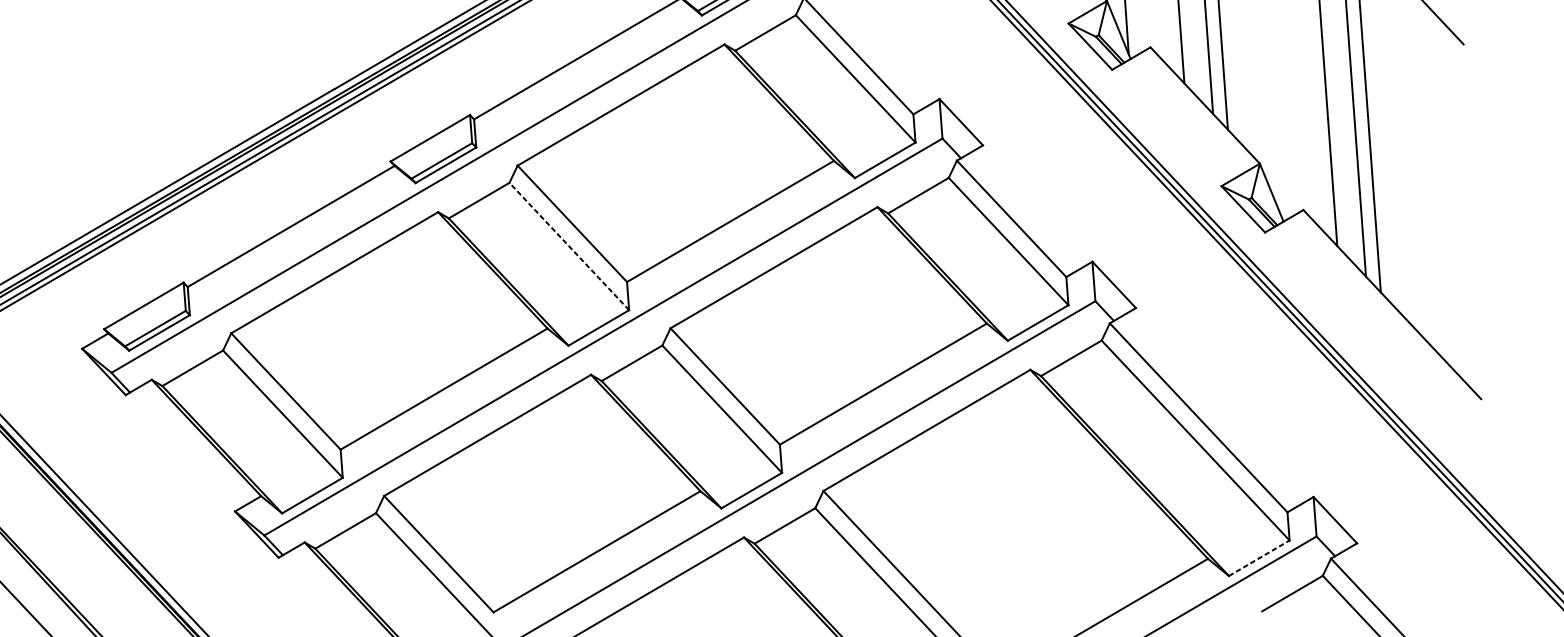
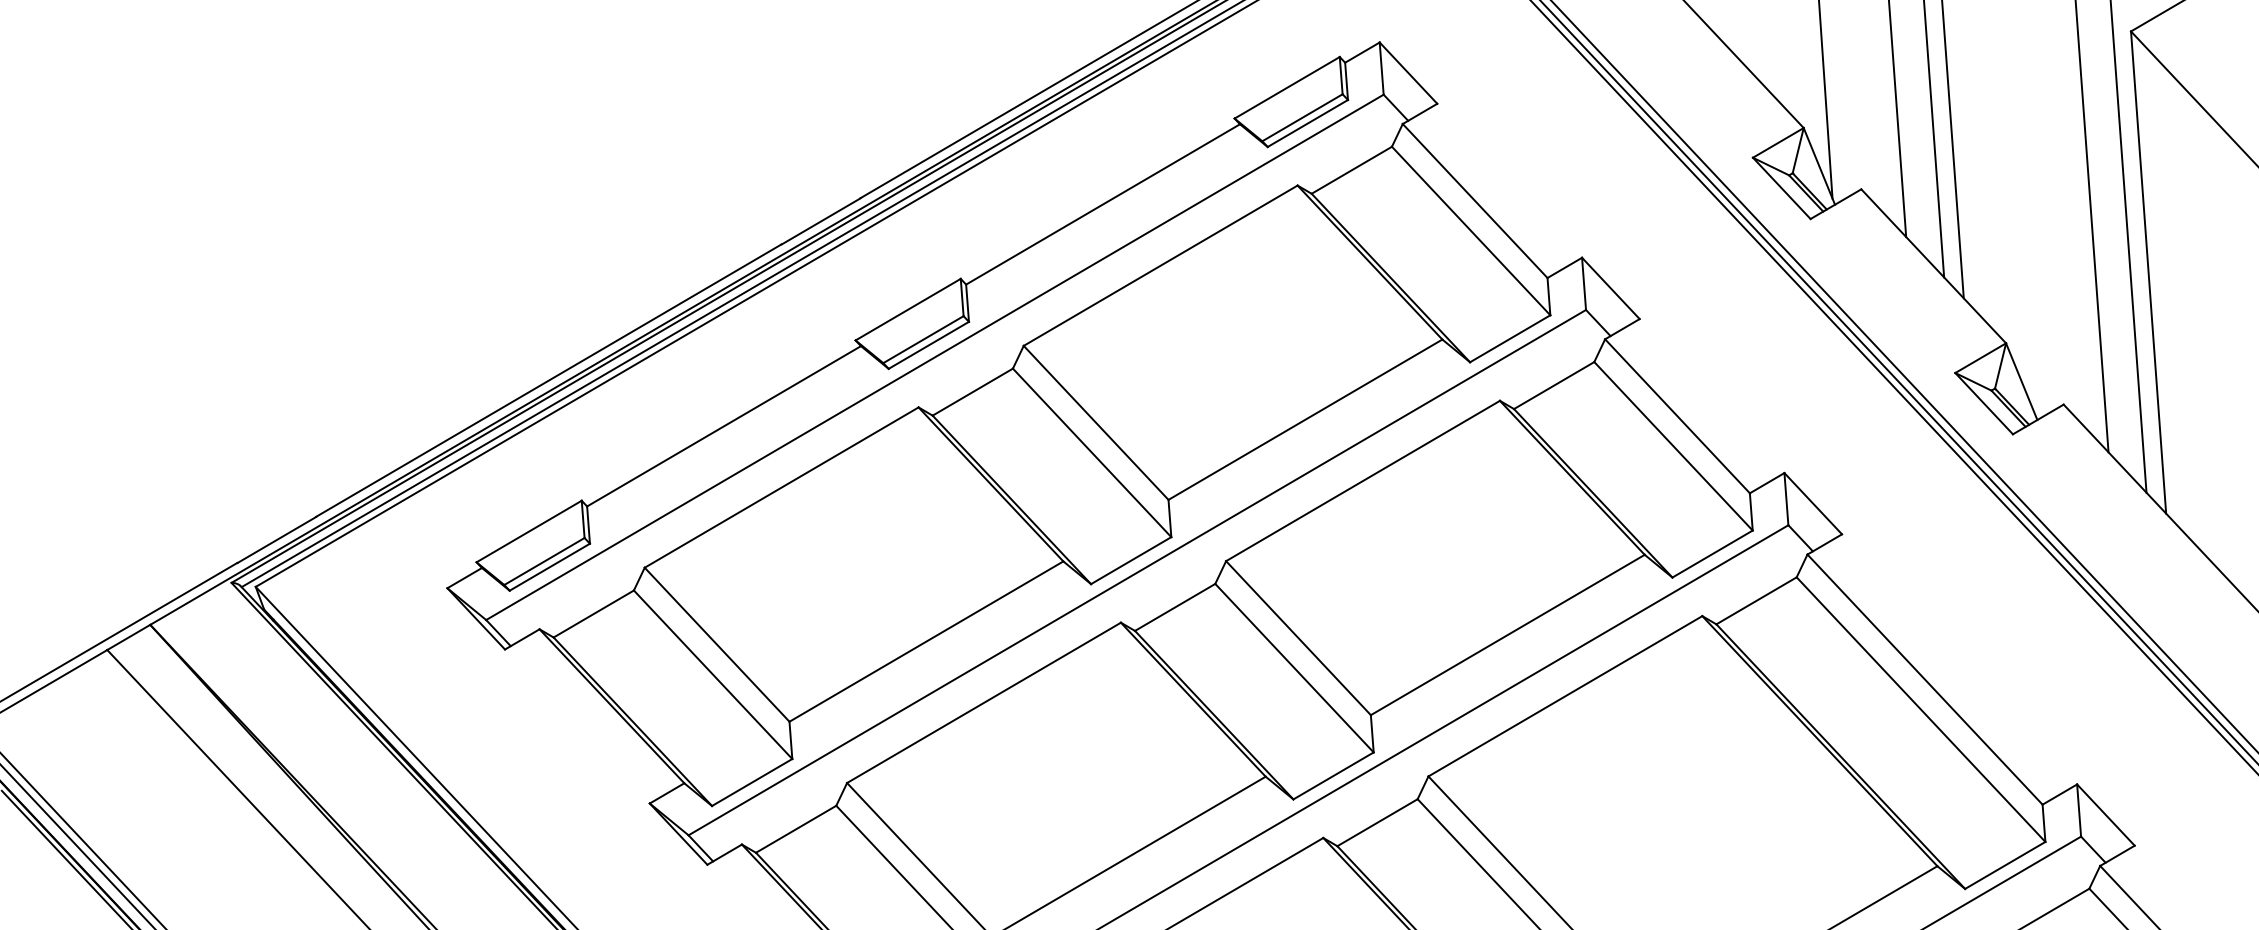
line: (569, 246) -> (1092, 452), dashed -> solid
line: (1259, 558) -> (2005, 865), dashed -> solid

